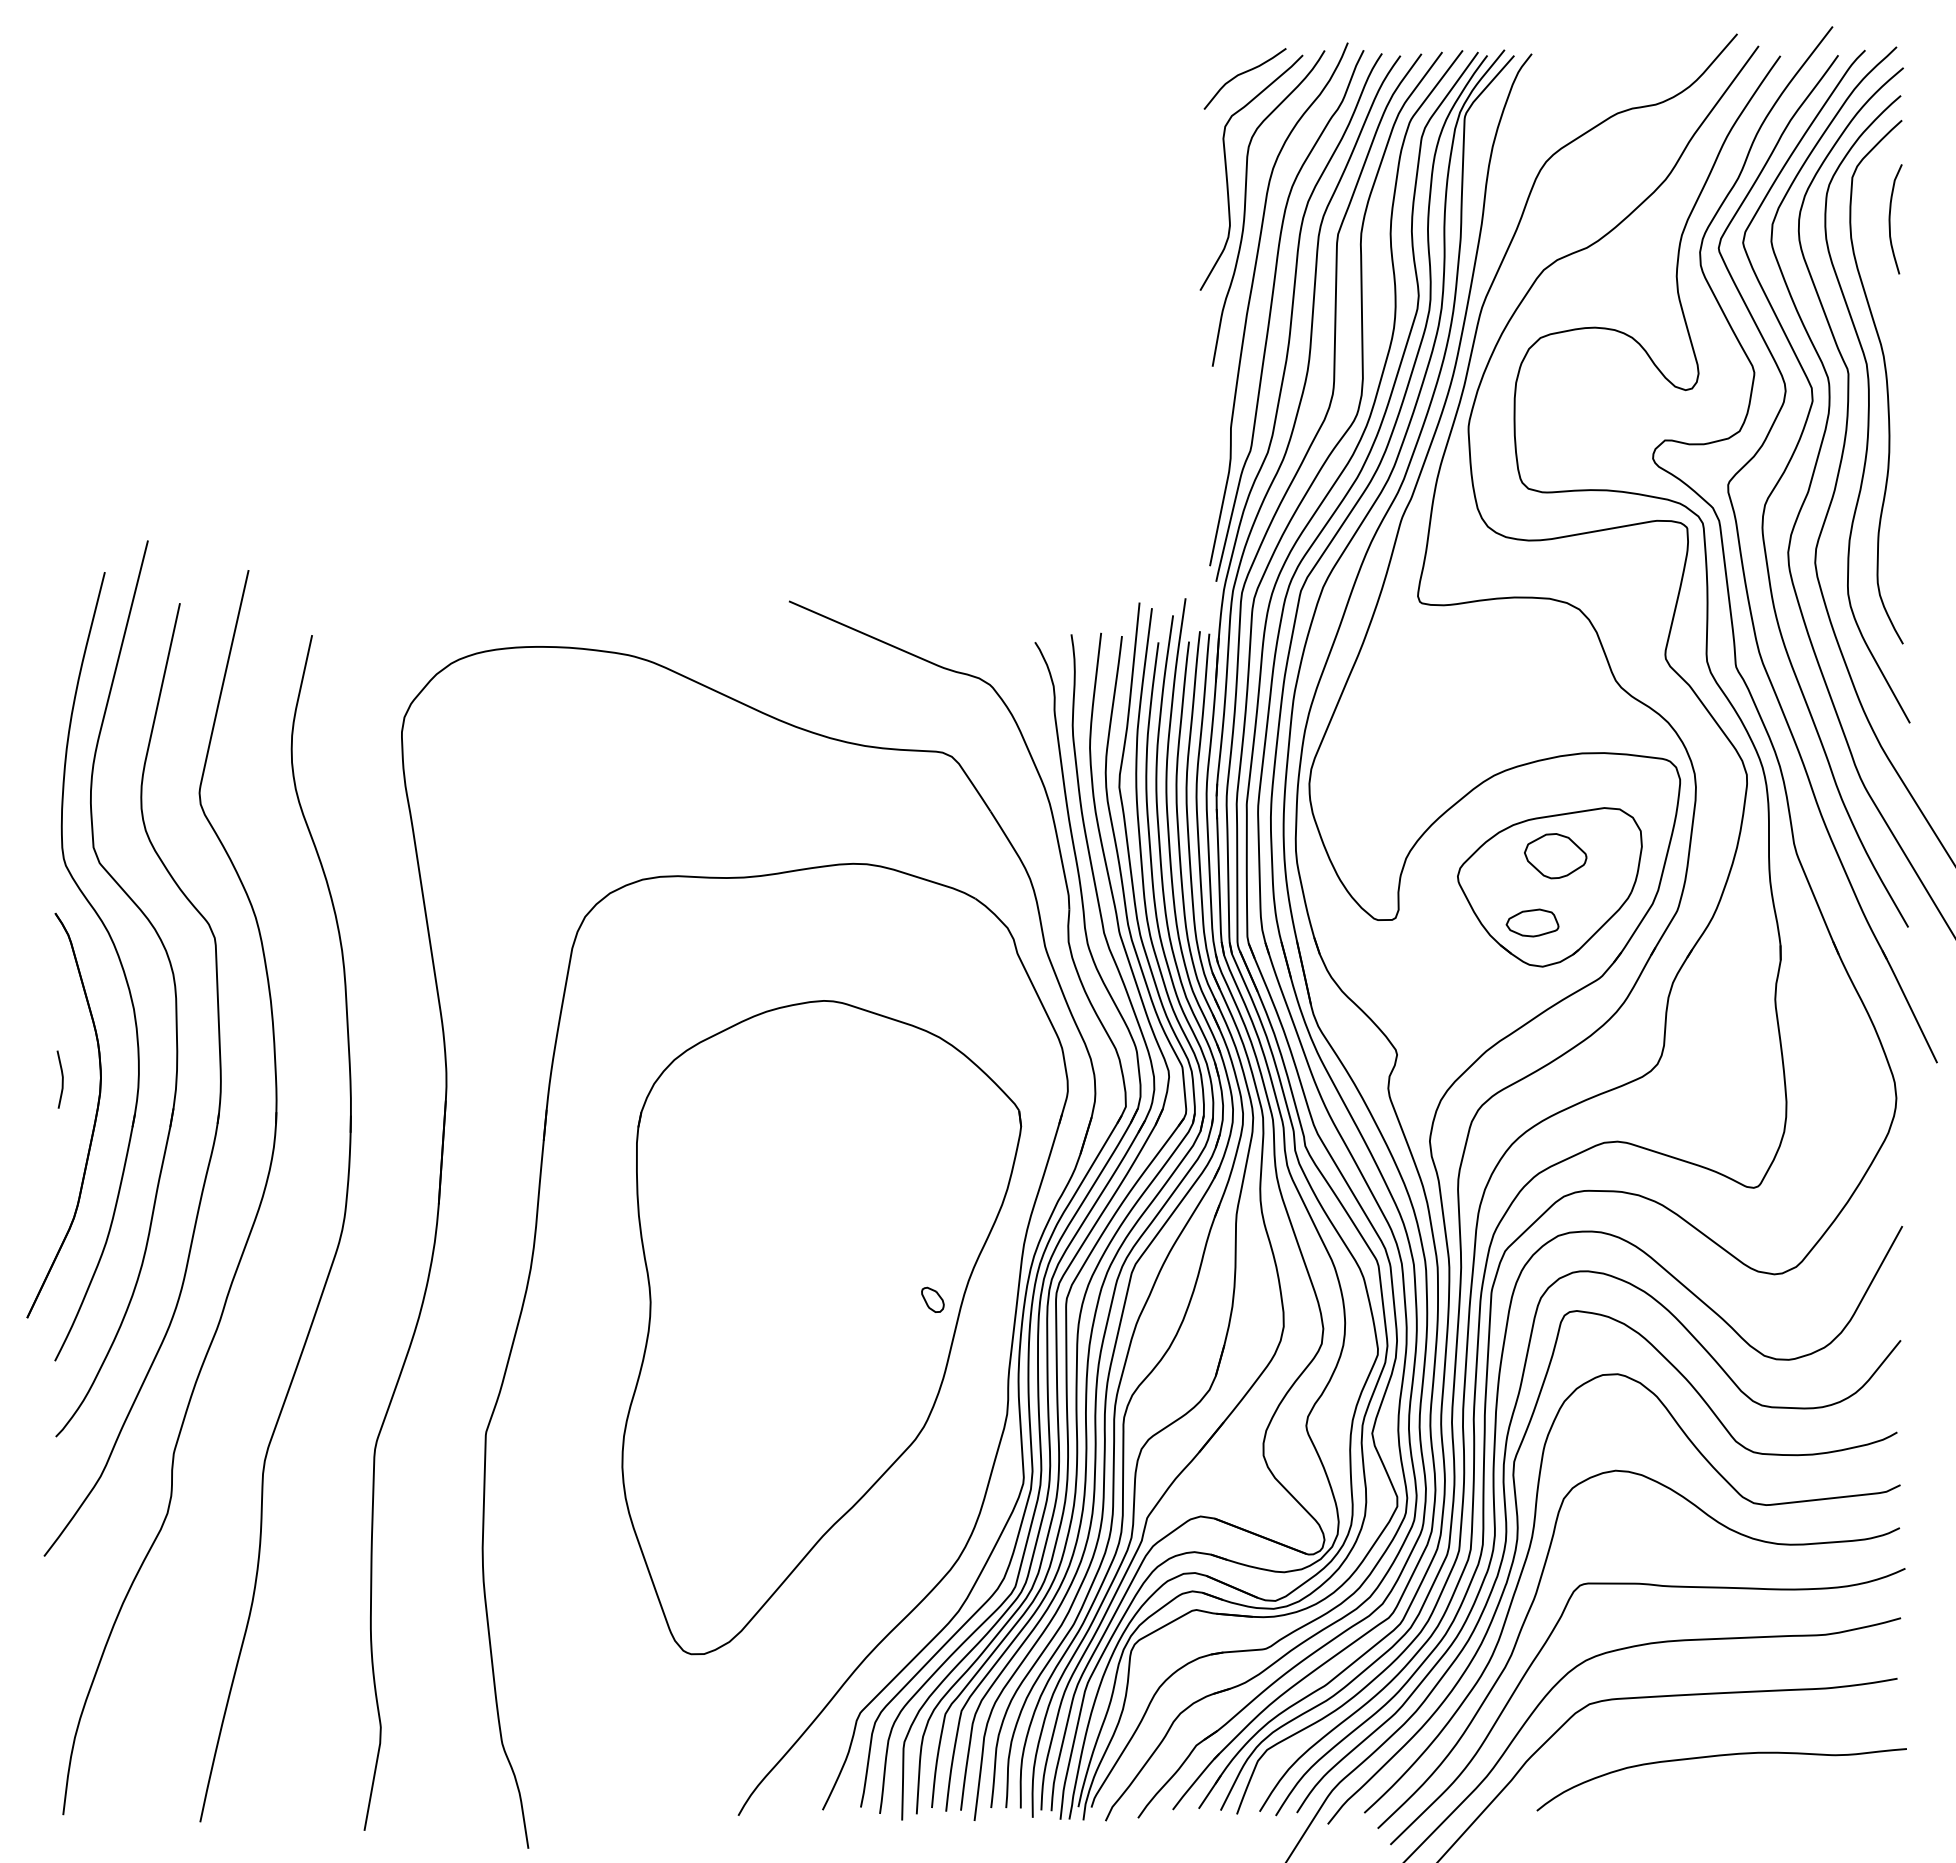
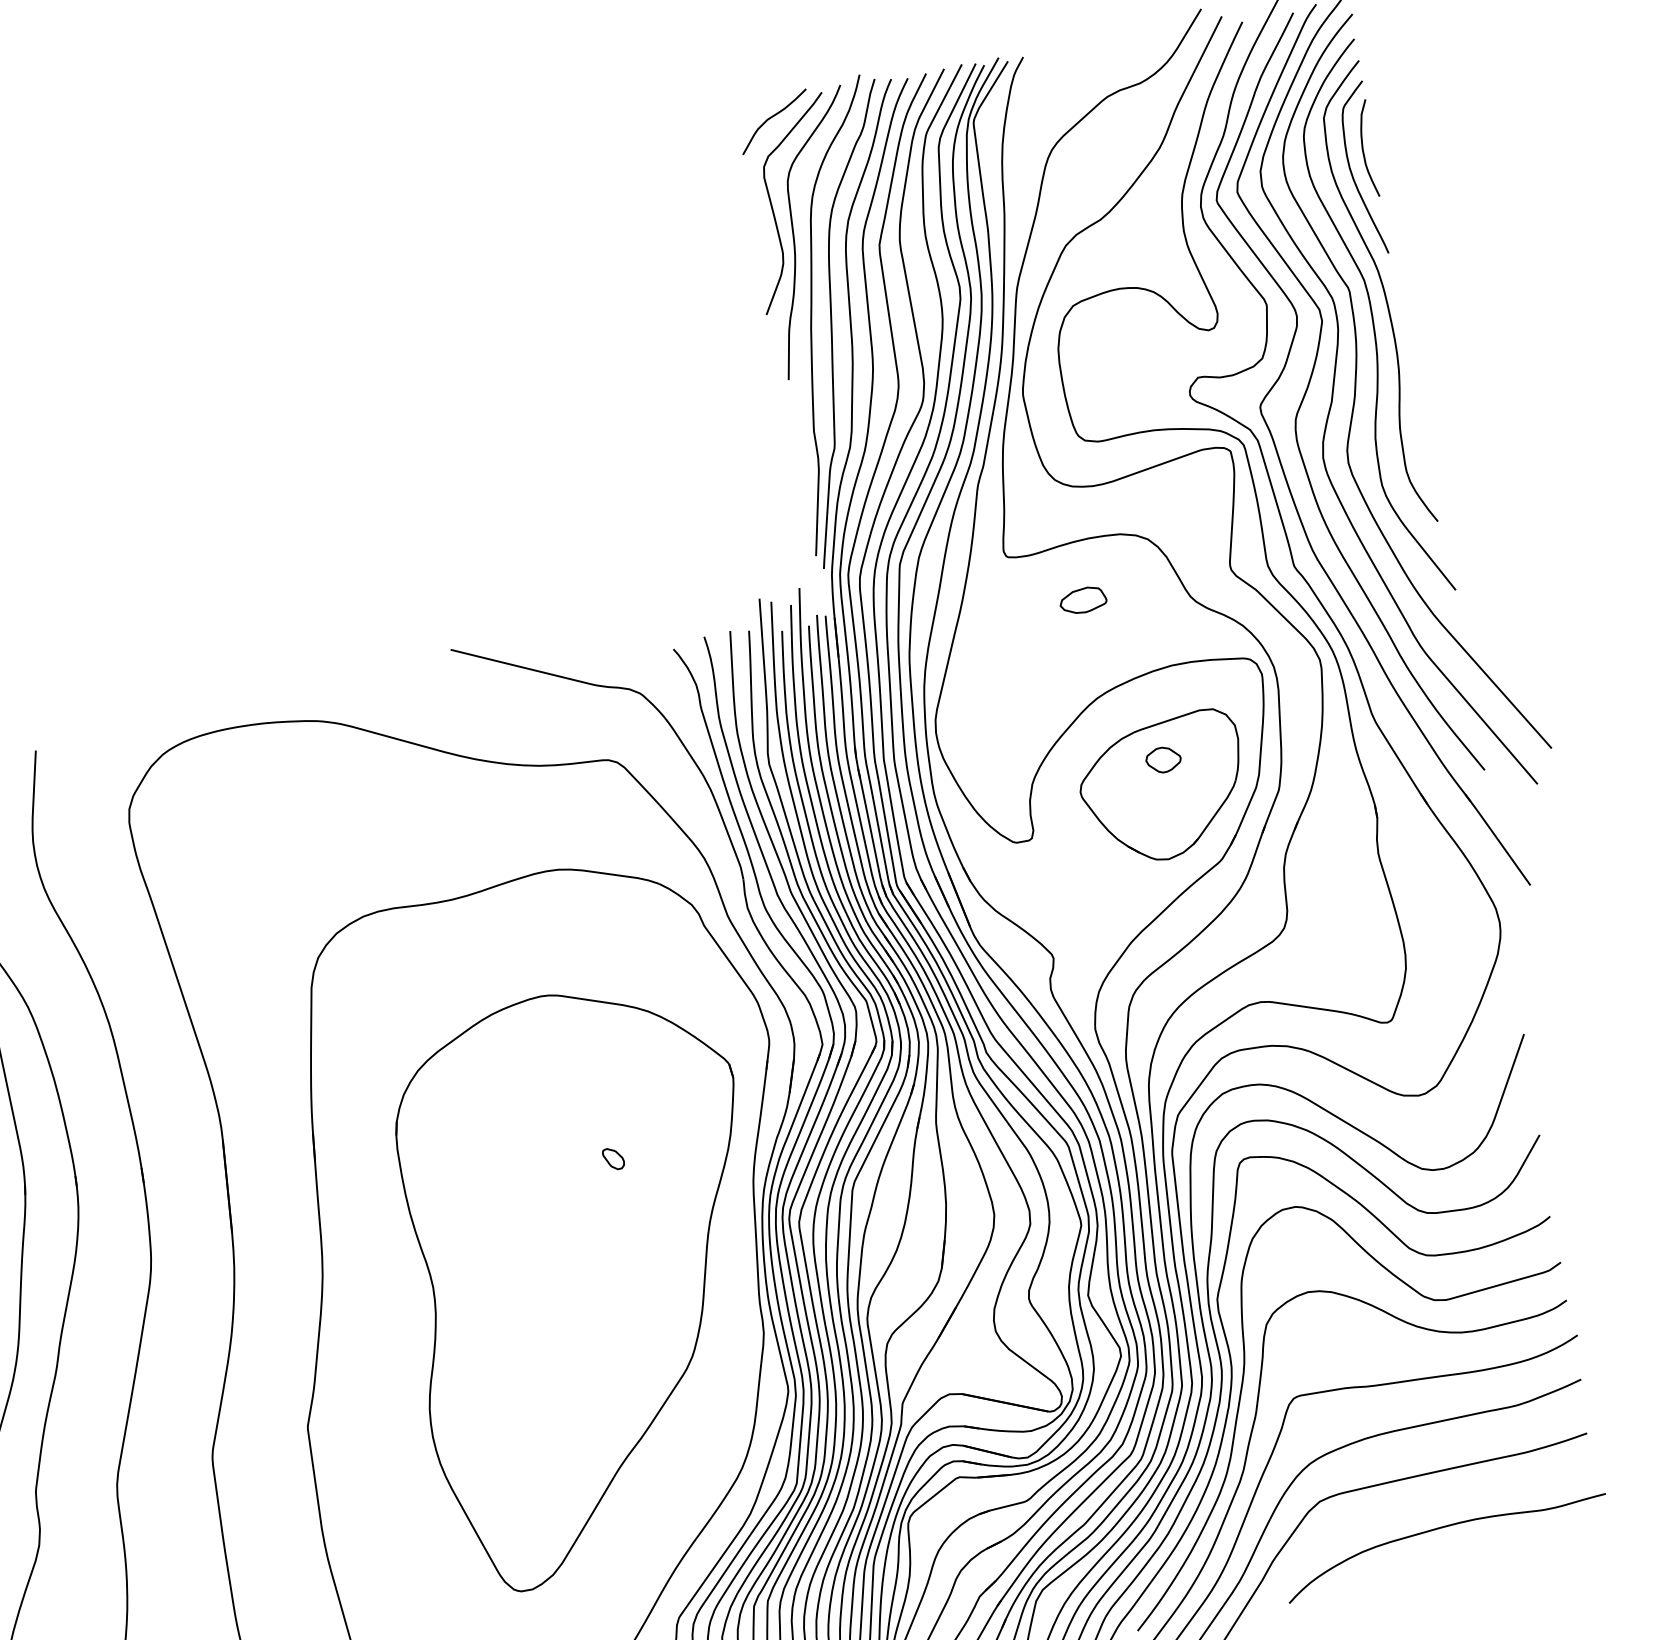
curve: (1873, 240) -> (1351, 170), added
part: (1555, 855) -> (1163, 759), size x0.62
part: (1532, 922) -> (1083, 600), moved
part: (932, 1299) -> (613, 1158), moved

